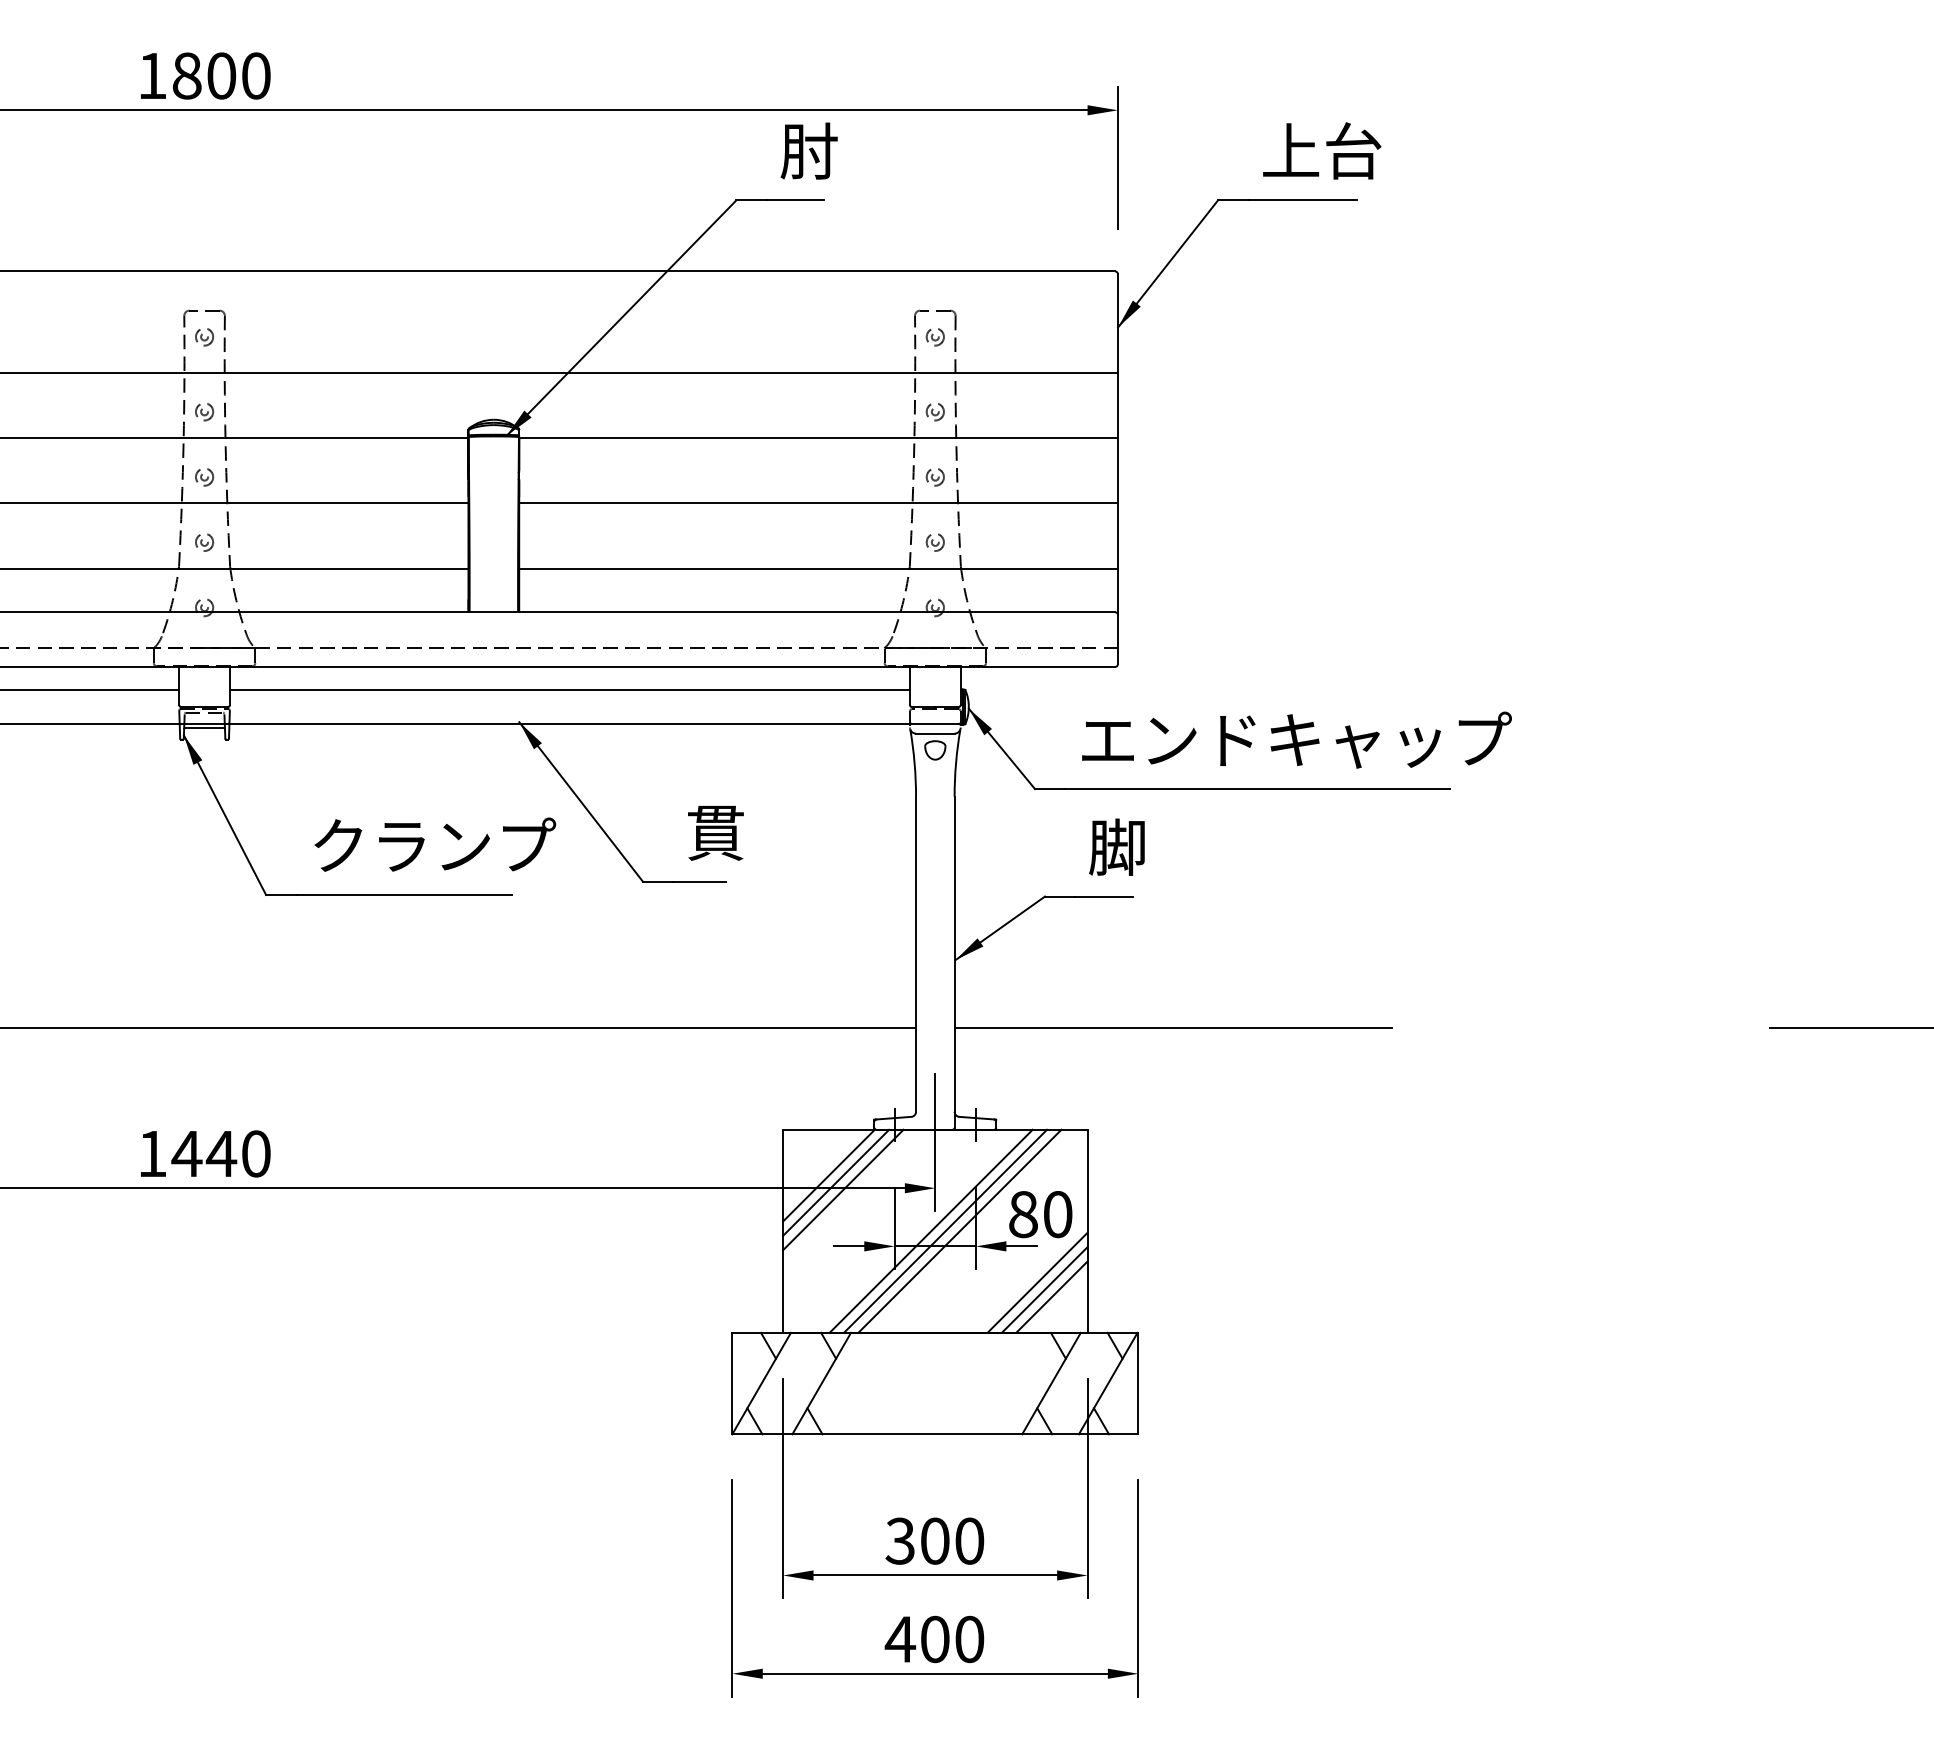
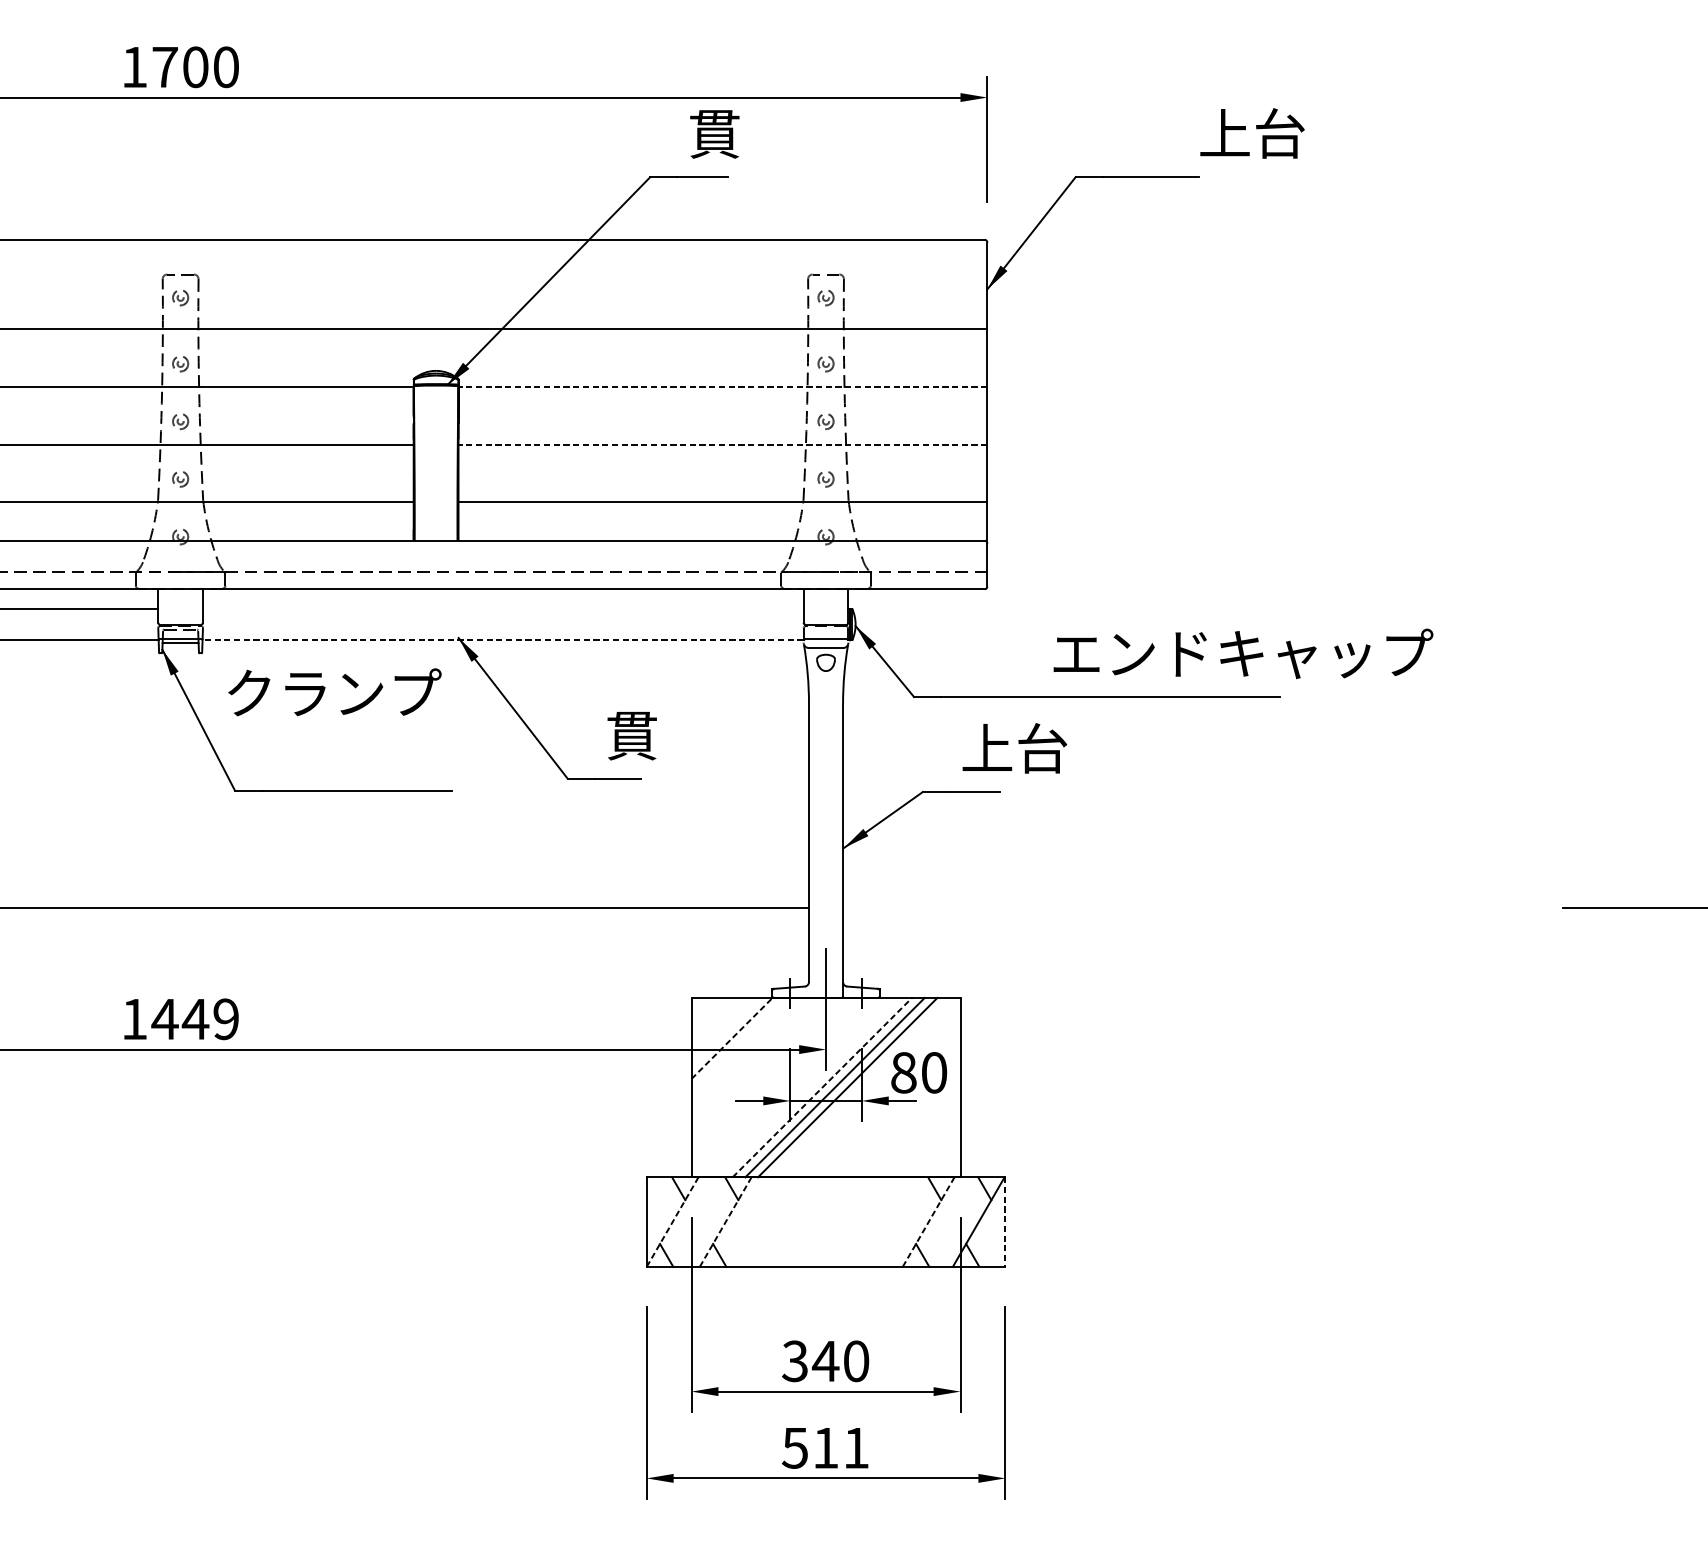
text: (186, 75) -> (164, 66), 1800 -> 1700
text: (808, 150) -> (714, 133), 肘 -> 貫
text: (1322, 150) -> (1252, 133), moved
line: (818, 438) -> (722, 387), solid -> dashed
line: (818, 503) -> (722, 444), solid -> dashed
line: (569, 689) -> (502, 609), removed
line: (569, 724) -> (502, 640), solid -> dashed
text: (1296, 739) -> (1243, 653), moved
text: (435, 844) -> (335, 692), moved
text: (1148, 846) -> (1014, 747), 脚 -> 上台
line: (1173, 1028) -> (1036, 908), removed
text: (256, 1153) -> (226, 1018), 1440 -> 1449
line: (828, 1175) -> (731, 1038), solid -> dashed
line: (836, 1182) -> (738, 1044), removed
line: (843, 1189) -> (744, 1050), removed
line: (931, 1231) -> (822, 1087), solid -> dashed
line: (1037, 1282) -> (916, 1132), removed
line: (1044, 1289) -> (922, 1139), removed
line: (1051, 1296) -> (928, 1145), removed
line: (761, 1383) -> (672, 1222), solid -> dashed
line: (821, 1383) -> (725, 1222), solid -> dashed
line: (1051, 1383) -> (928, 1222), solid -> dashed
line: (1138, 1383) -> (1005, 1222), solid -> dashed
text: (934, 1540) -> (825, 1360), 300 -> 340
text: (934, 1639) -> (825, 1448), 400 -> 511

